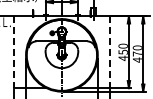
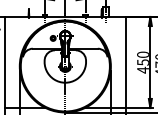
line: (14, 52) -> (5, 62), dashed -> solid
line: (109, 52) -> (125, 62), dashed -> solid

